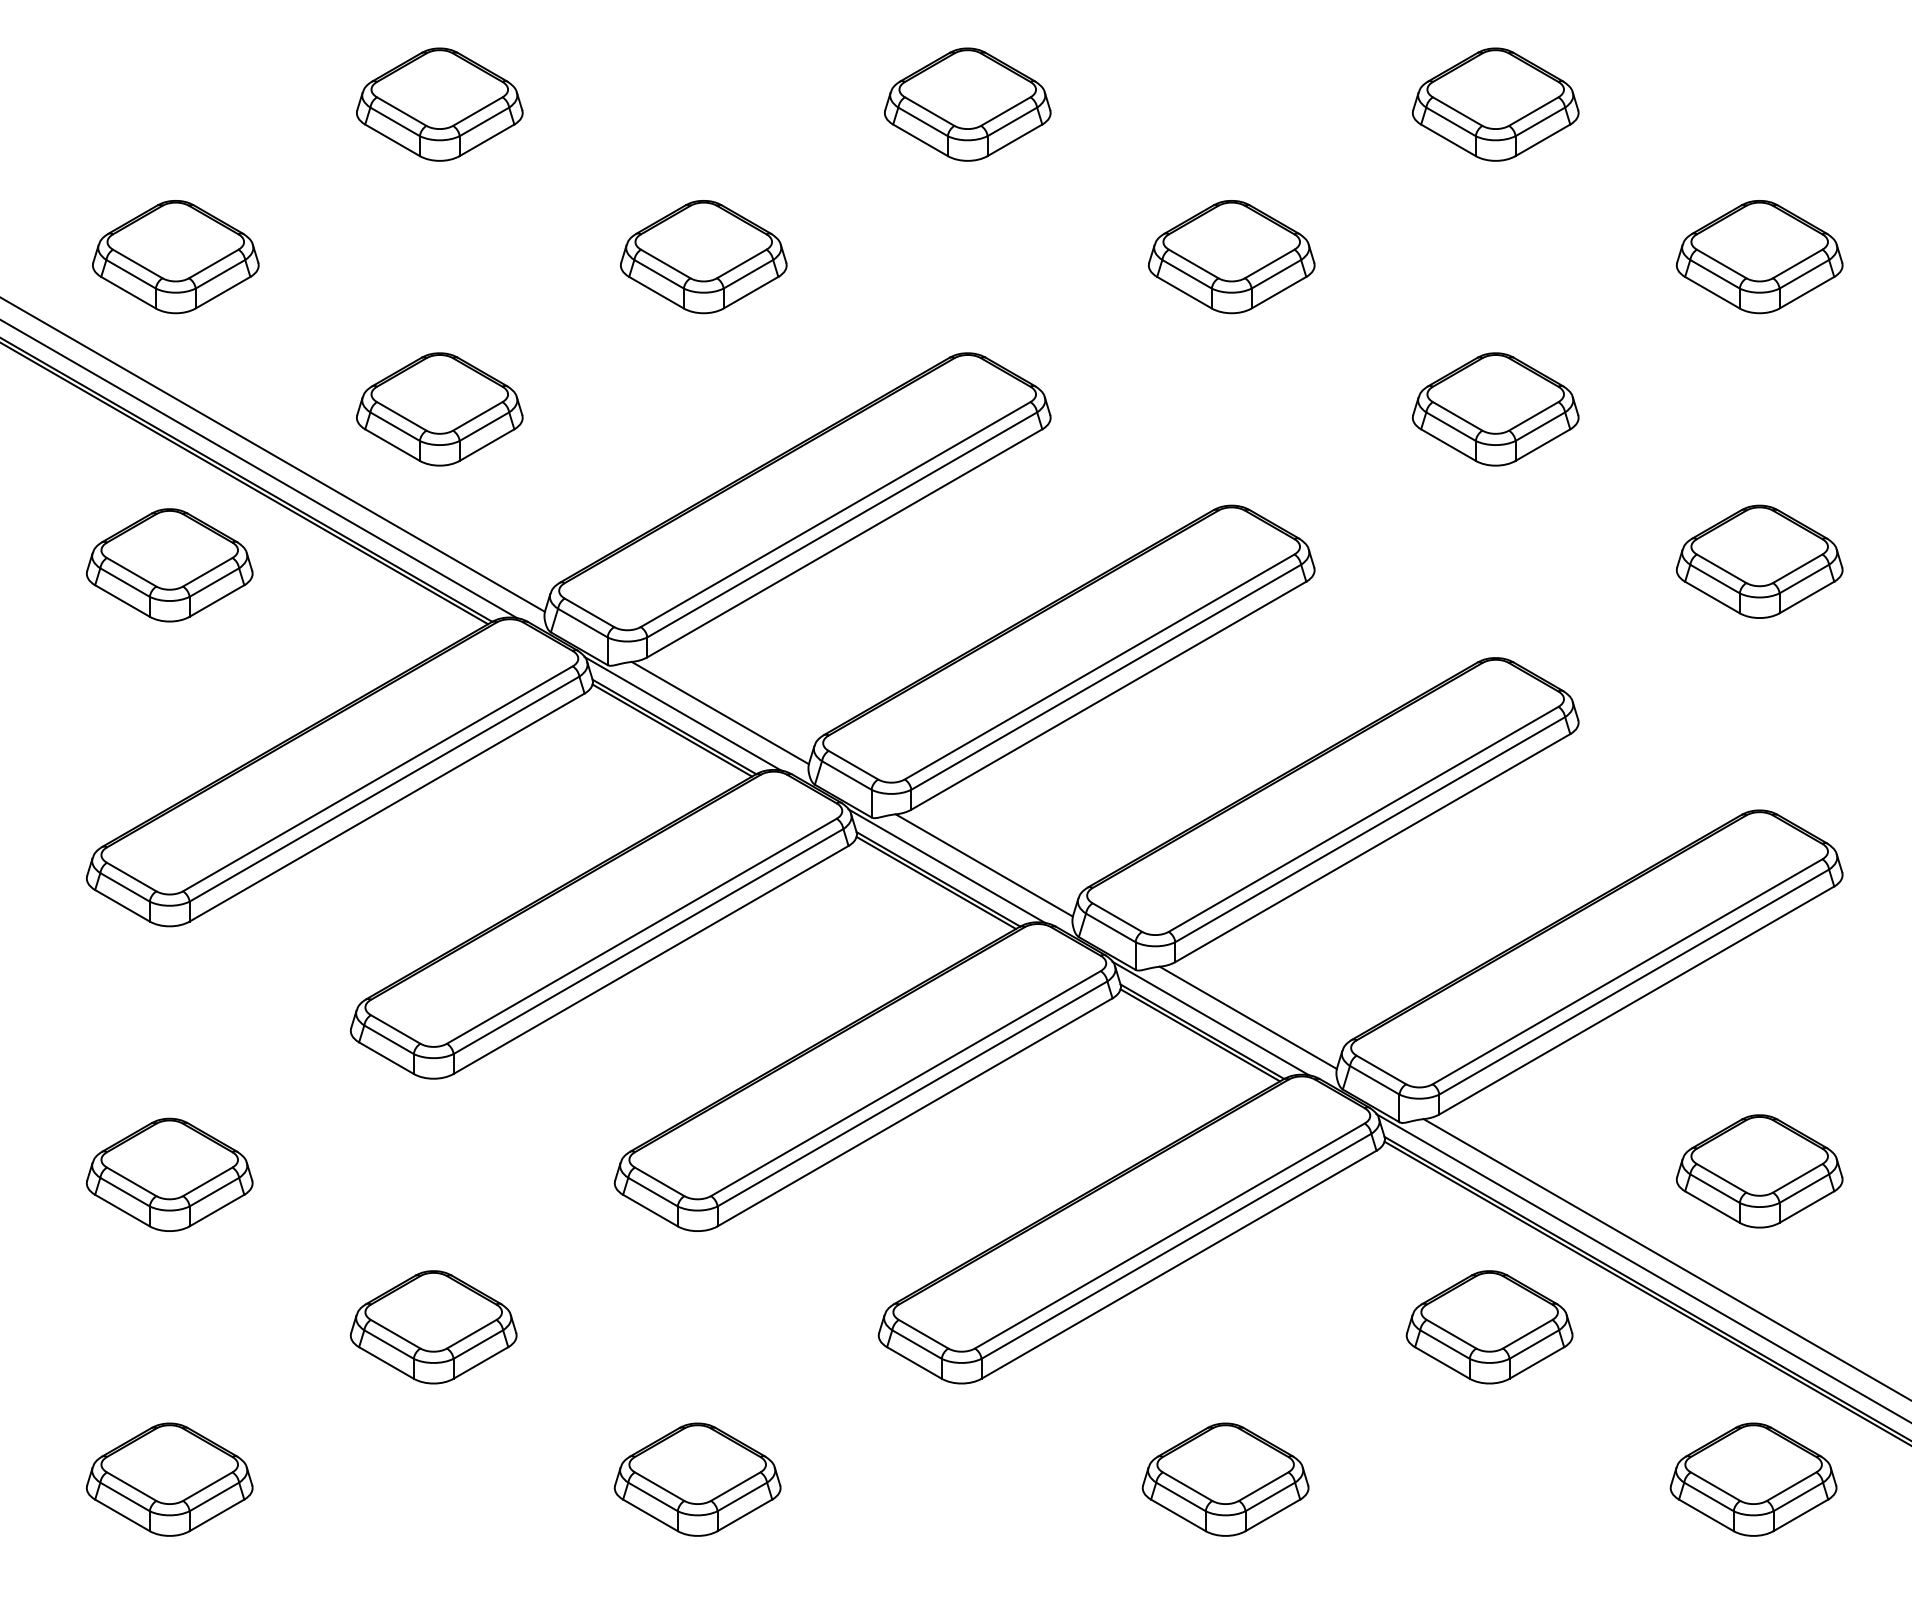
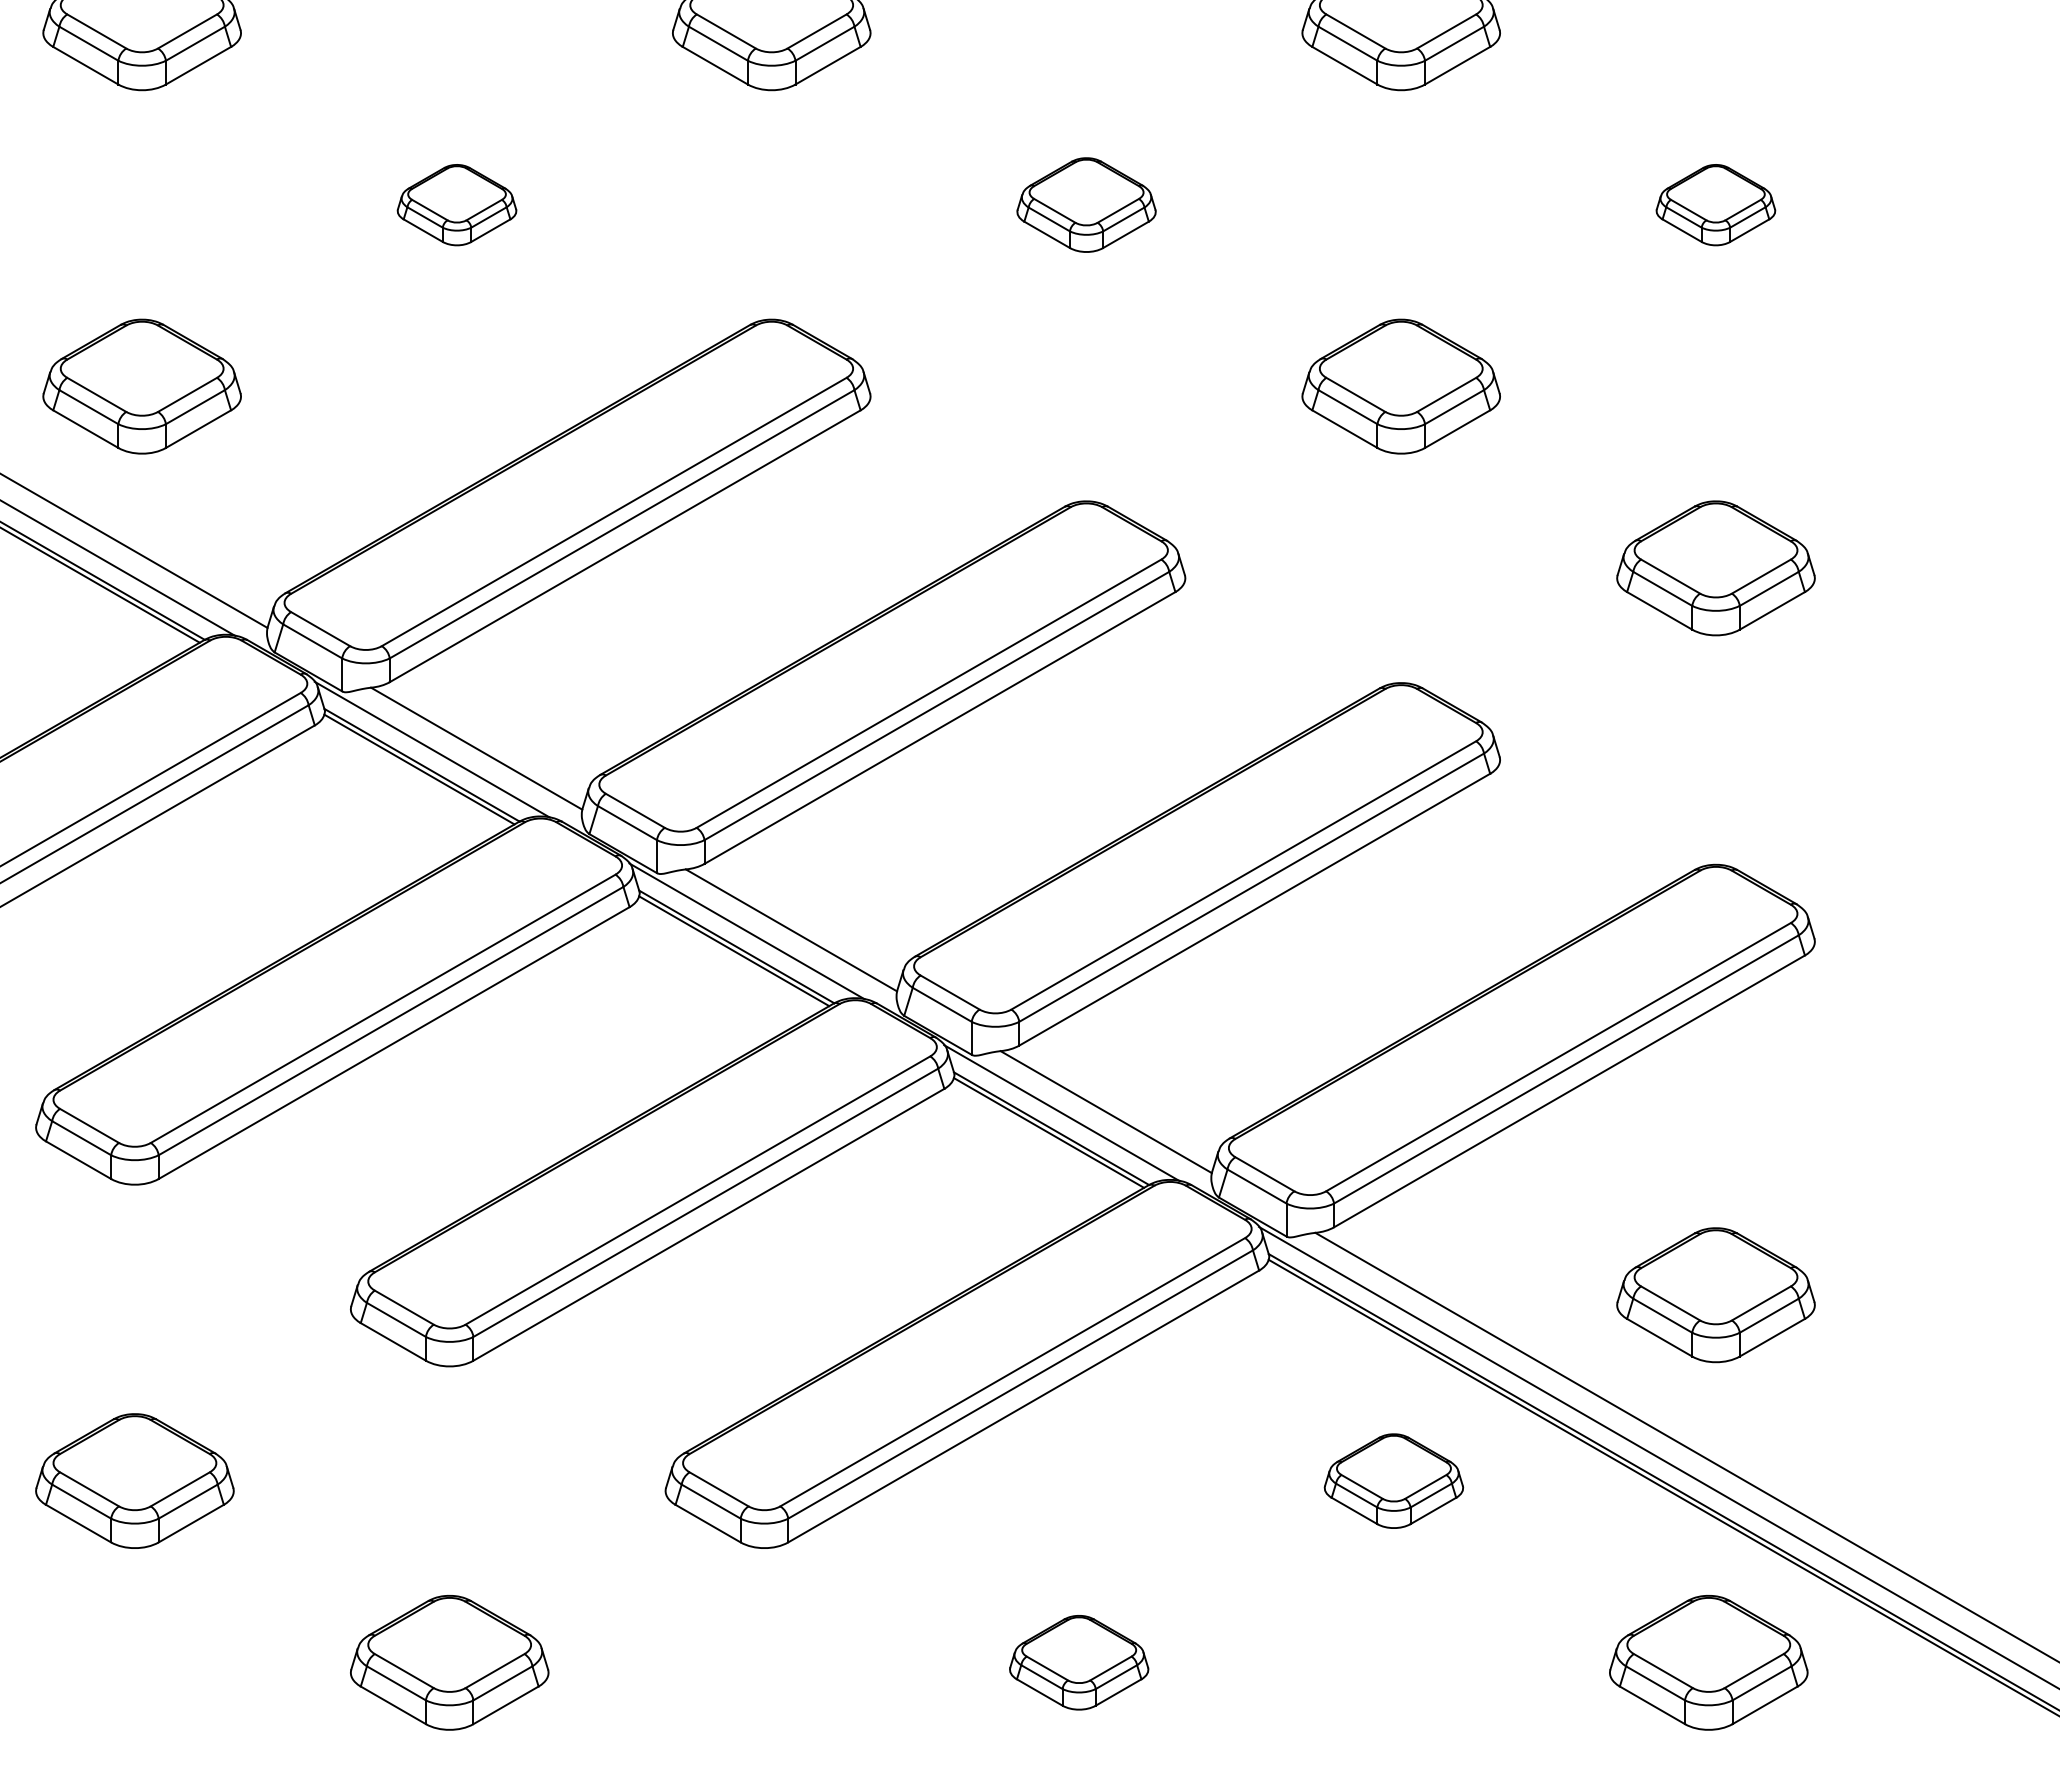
part: (703, 257) -> (456, 205), size x0.6
part: (1231, 257) -> (1086, 205), size x0.7
part: (1759, 257) -> (1715, 205), size x0.6
part: (1489, 1327) -> (1393, 1481), size x0.7
part: (1225, 1479) -> (1079, 1662), size x0.7

